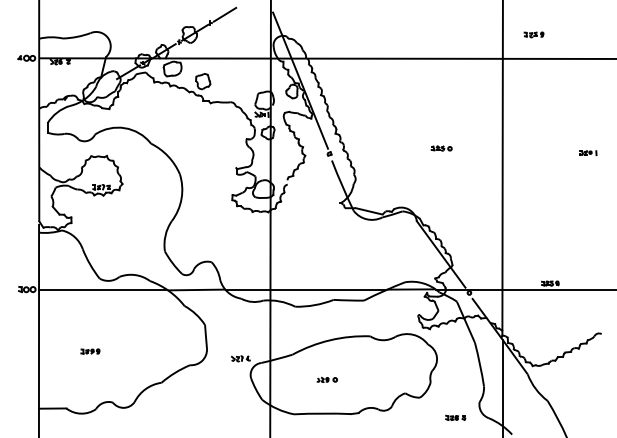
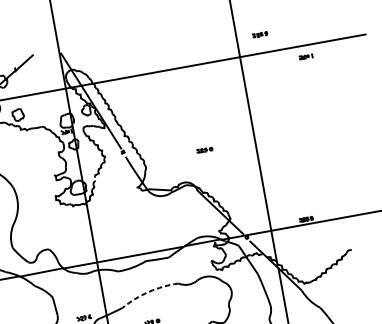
part: (441, 148) -> (204, 150), moved
part: (588, 152) -> (306, 56), moved
arc: (330, 340) -> (149, 292), solid -> dashed

